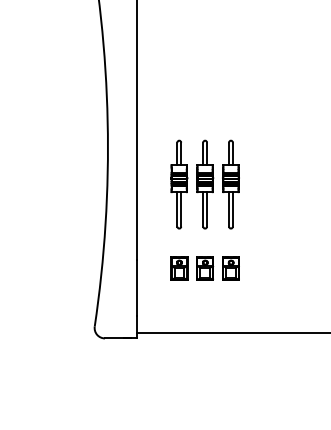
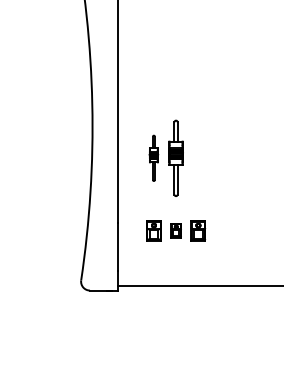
part: (179, 184) -> (154, 158), size x0.6
part: (230, 184) -> (197, 158), removed
part: (205, 268) -> (176, 230), size x0.7

